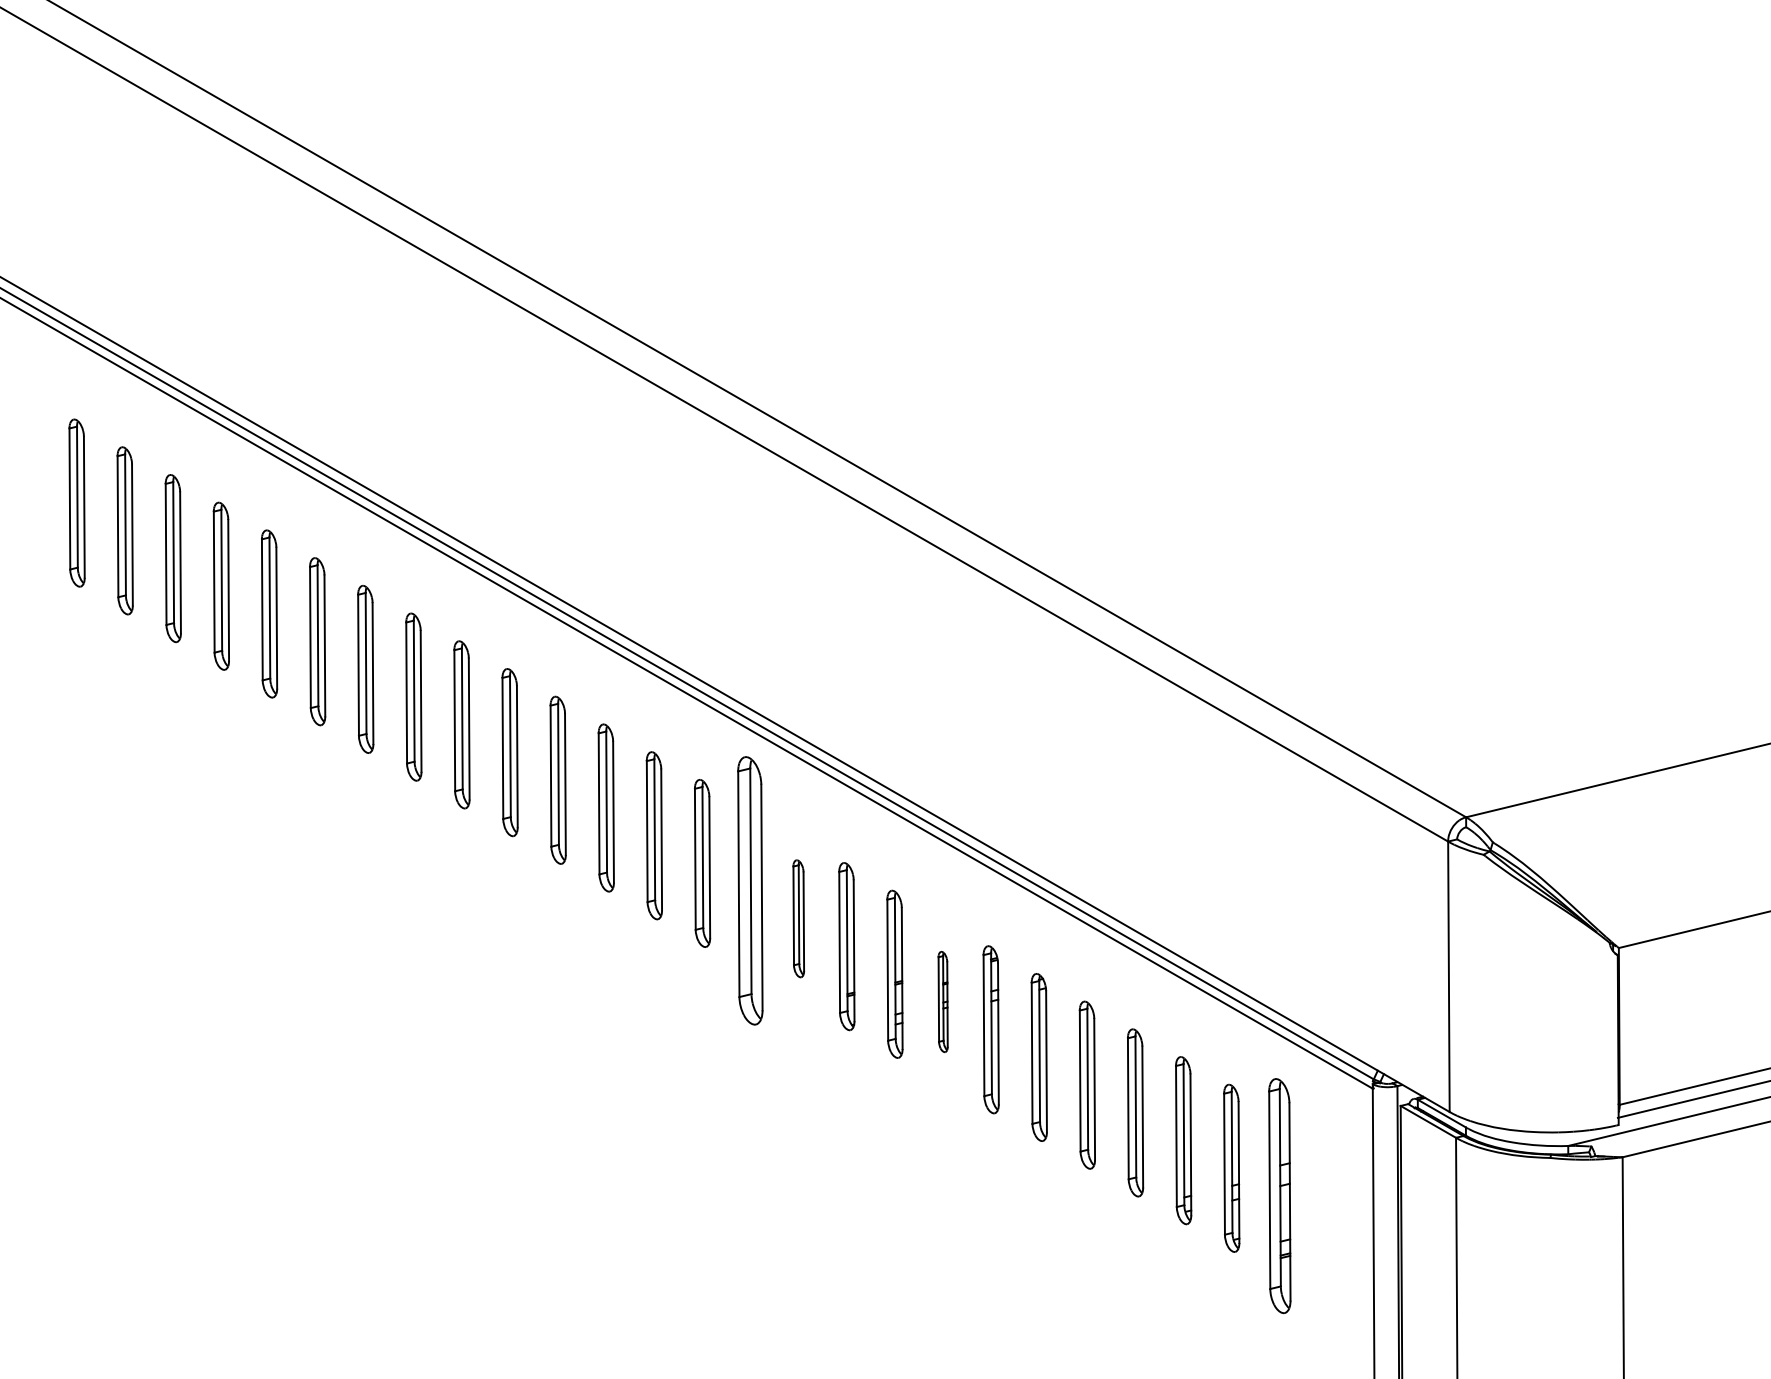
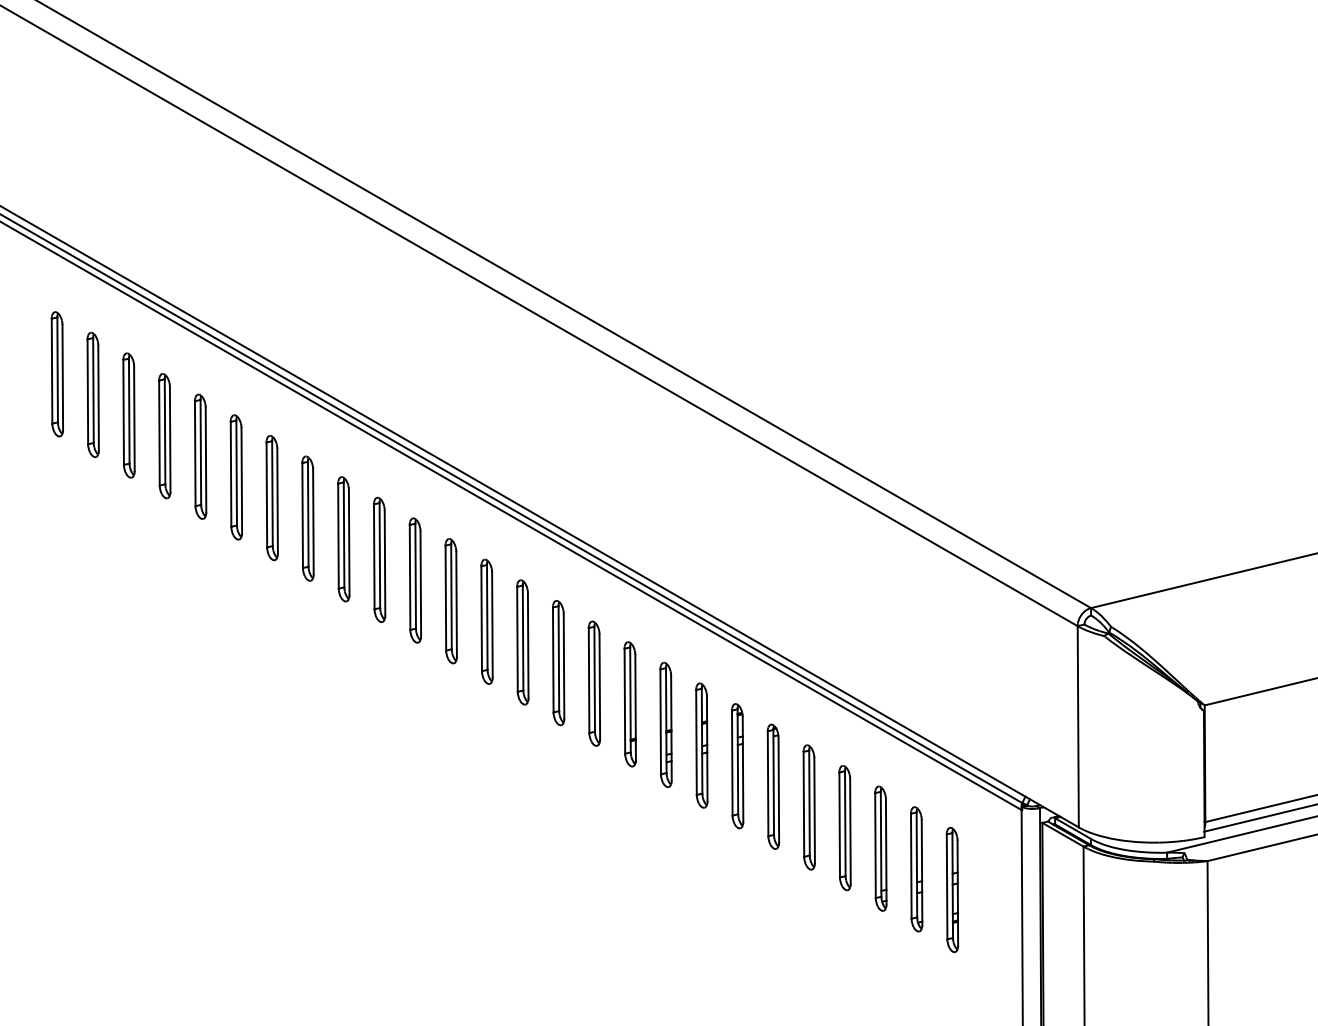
part: (750, 891) -> (558, 663), size x0.62
part: (798, 918) -> (594, 683), size x1.43
part: (942, 1001) -> (701, 745), size x1.67
part: (1279, 1195) -> (952, 889), size x0.71

